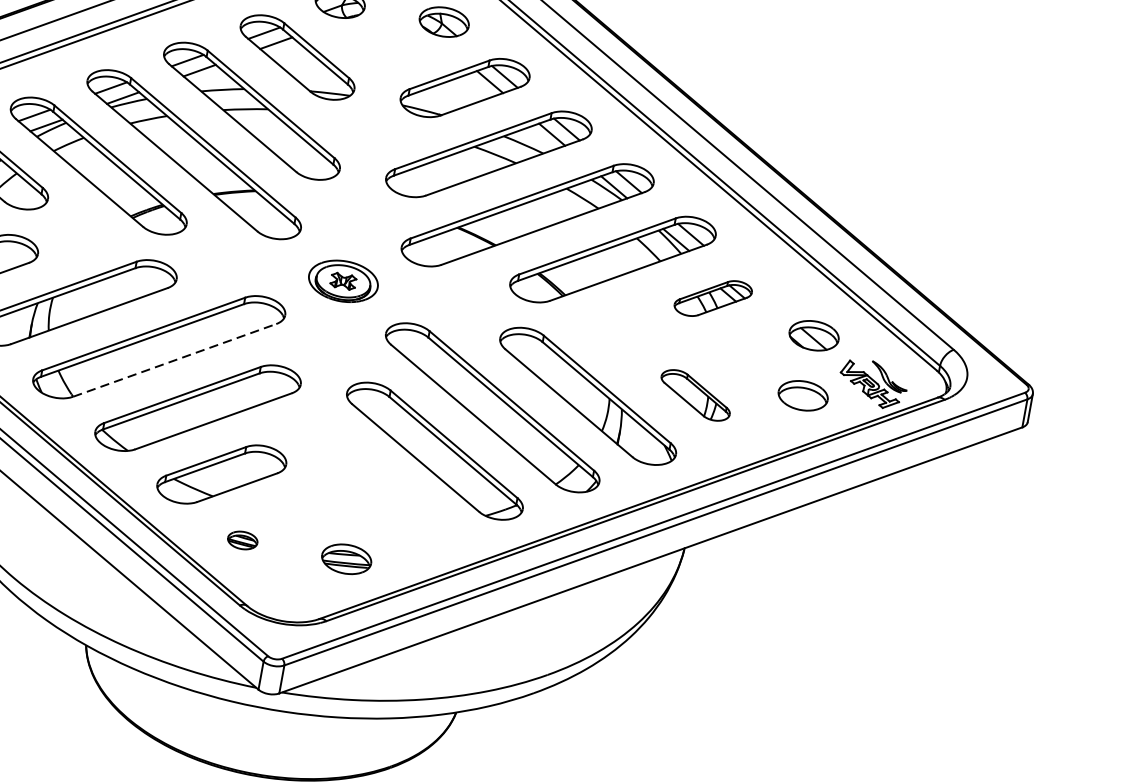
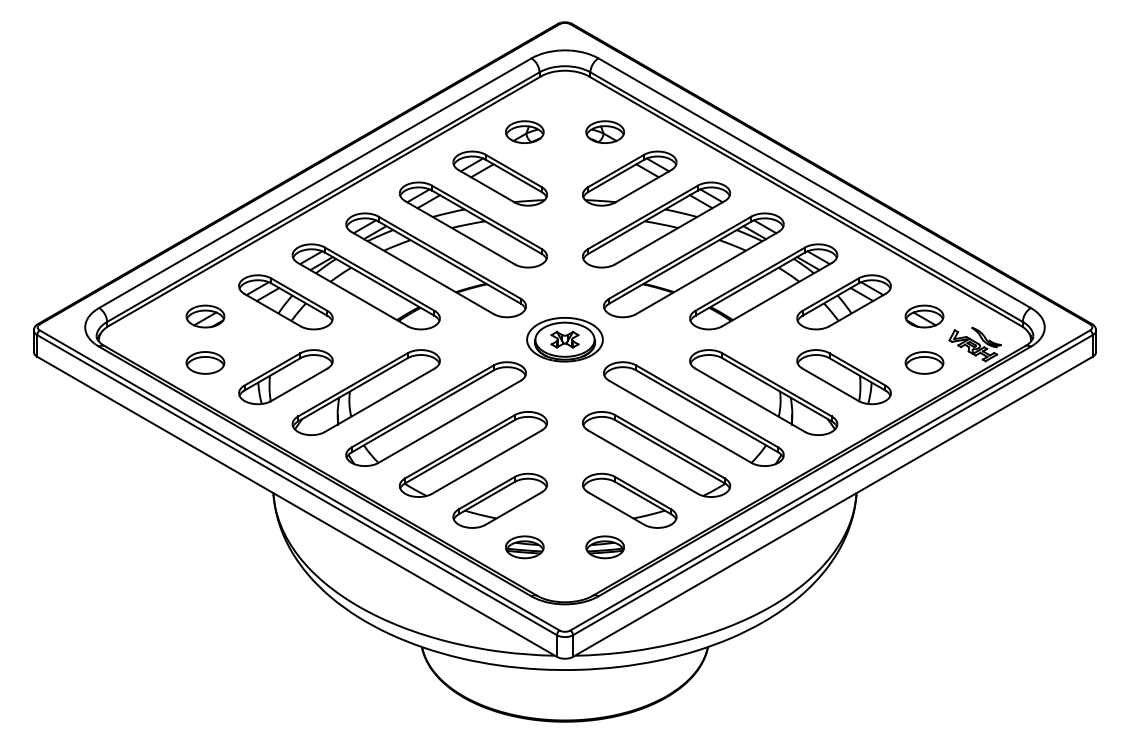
part: (342, 280) -> (564, 339), size x1.43
part: (712, 298) -> (843, 302), size x1.67
line: (174, 359) -> (449, 421), dashed -> solid
part: (694, 395) -> (843, 377), size x1.67
part: (389, 504) -> (629, 500), added
part: (242, 540) -> (524, 547), size x1.67

